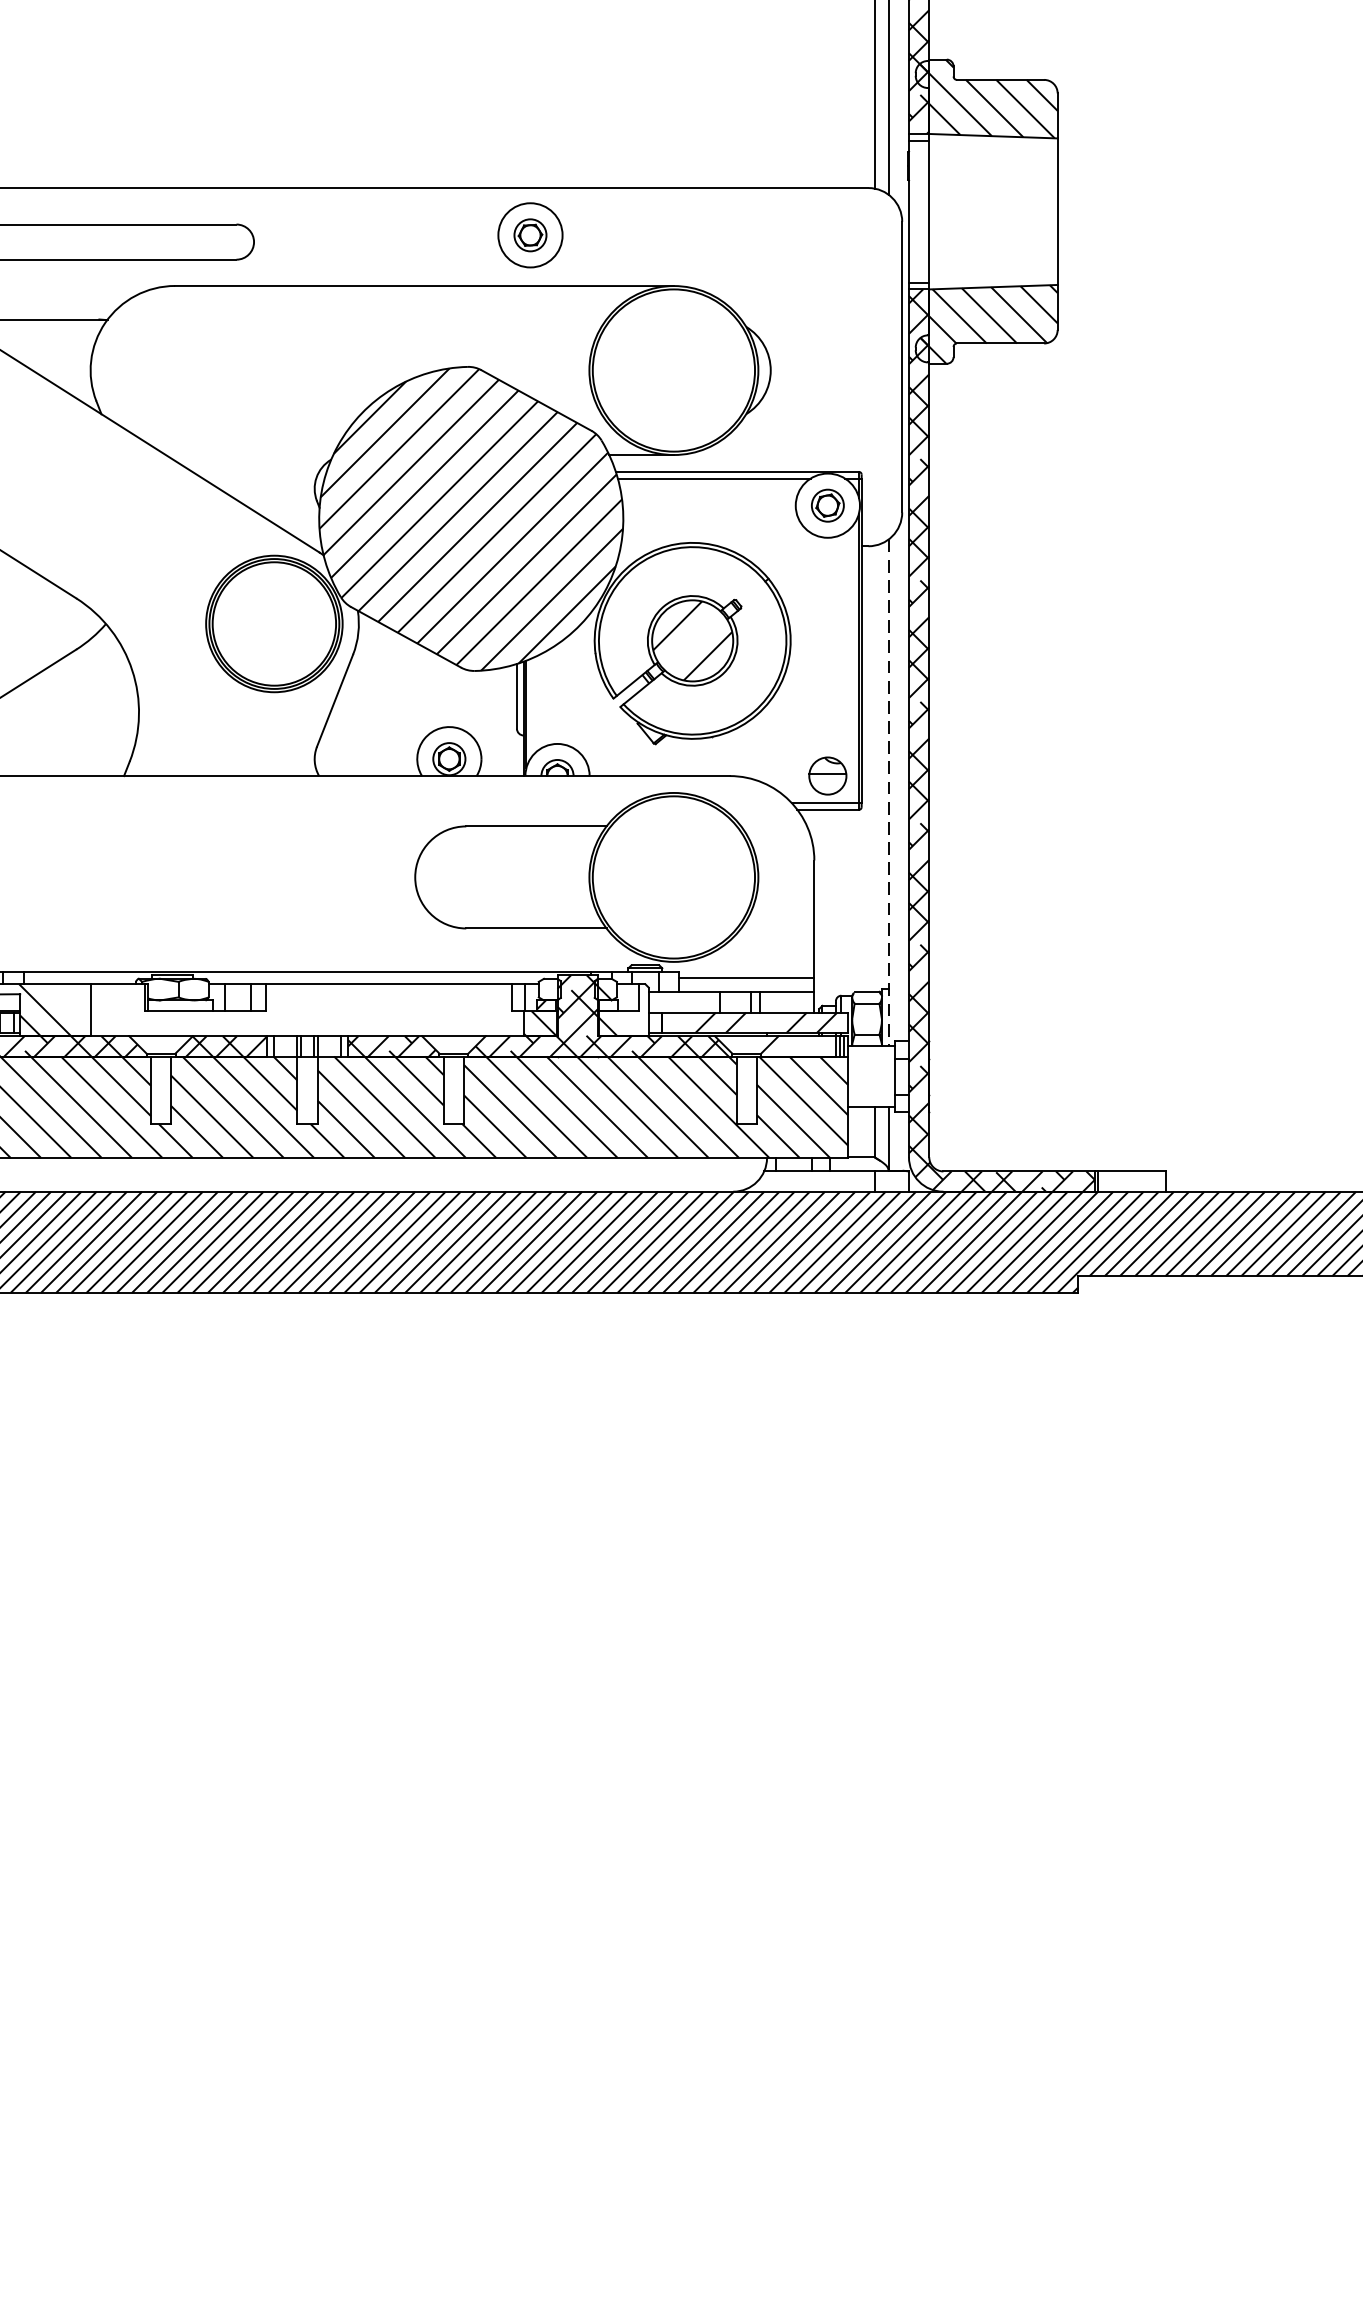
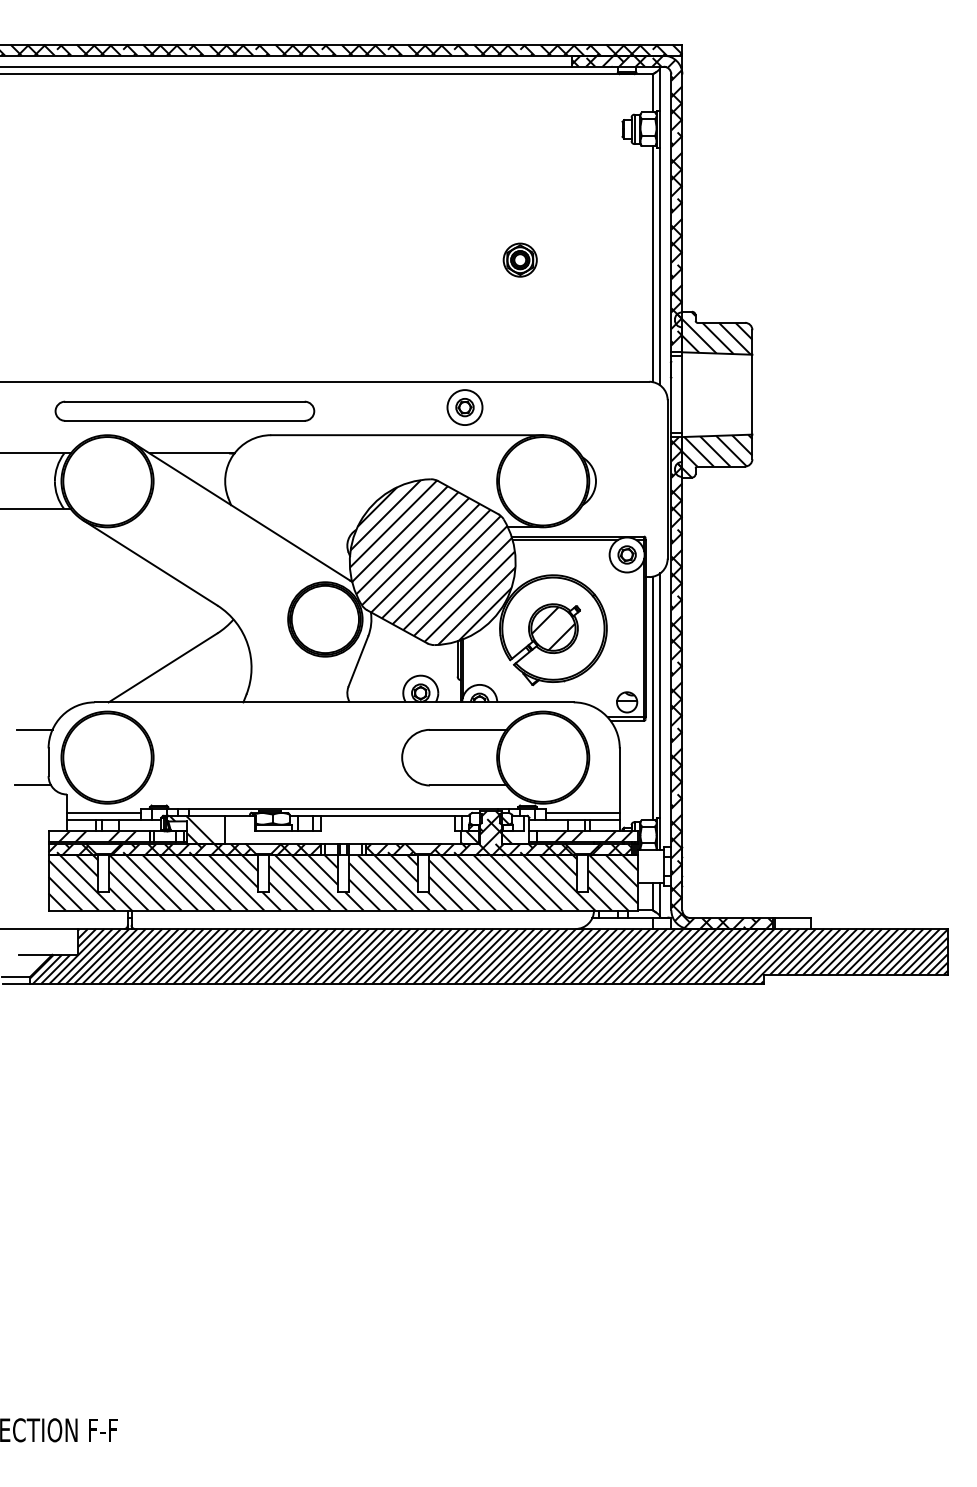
line: (874, 768) -> (652, 698), added
line: (889, 794) -> (660, 712), dashed -> solid
hatch: (799, 1045) -> (611, 849), added

